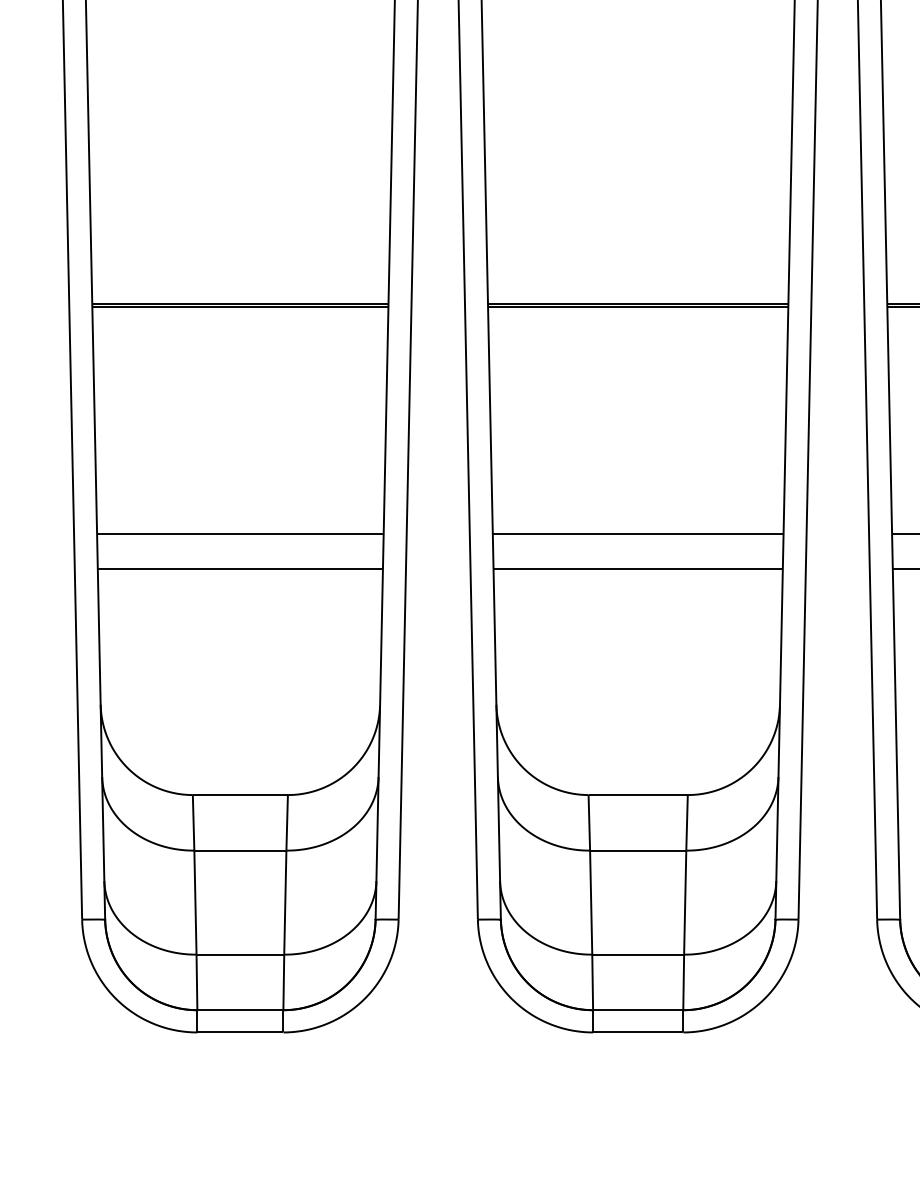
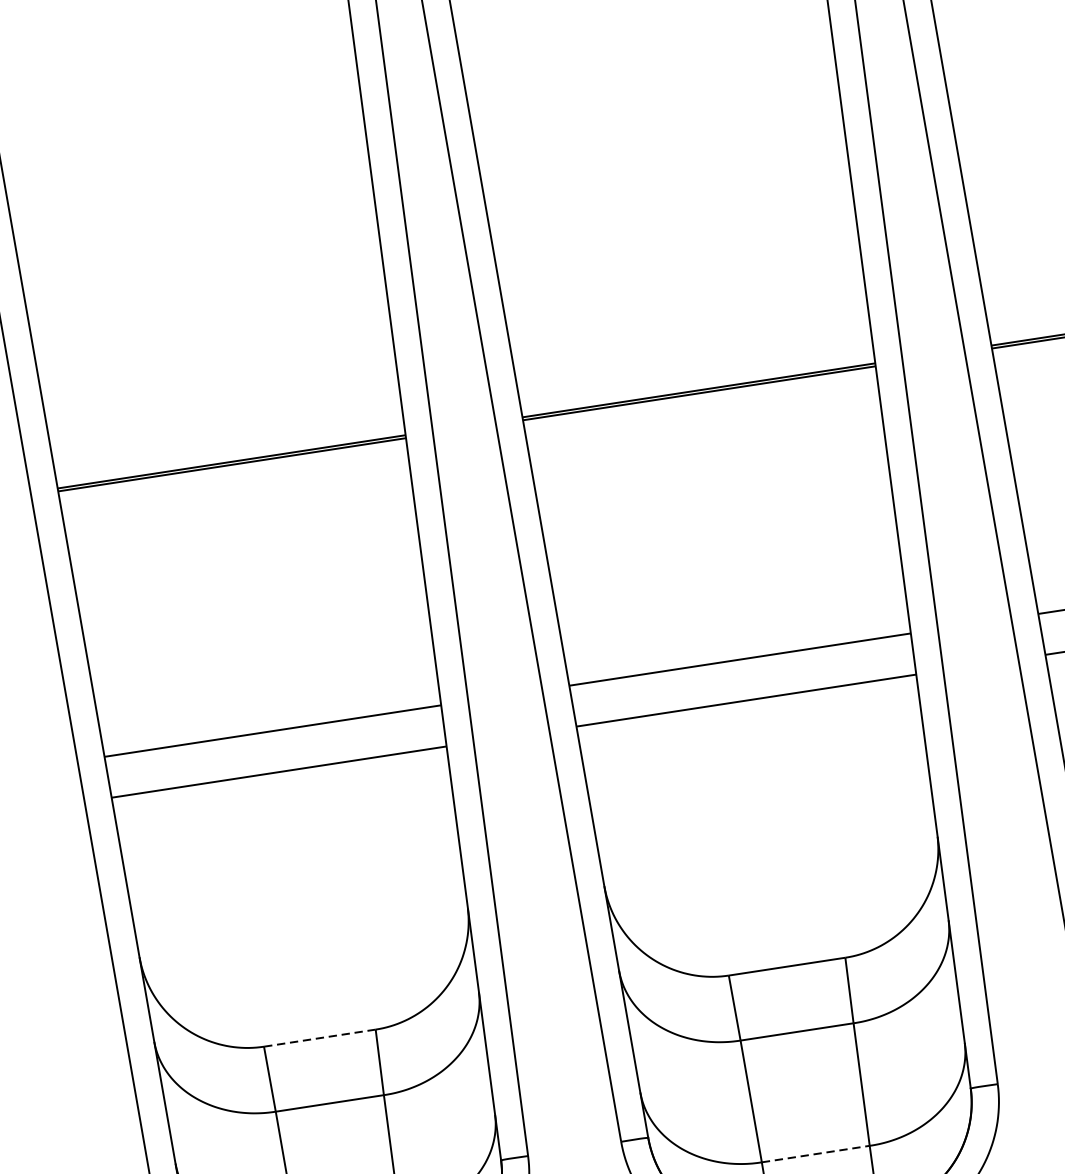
line: (240, 795) -> (320, 1038), solid -> dashed
line: (638, 954) -> (816, 1153), solid -> dashed

